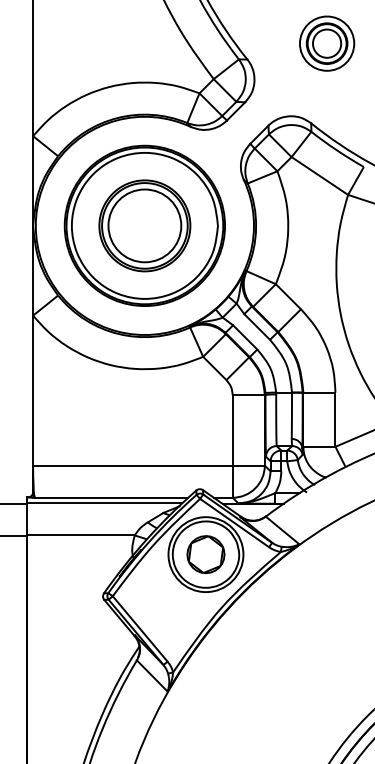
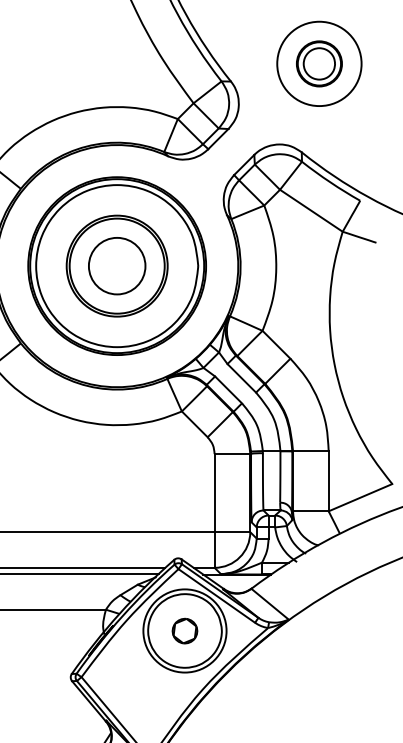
circle: (326, 43) -> (318, 63), size x1.4
circle: (144, 225) -> (116, 265), size x0.7
part: (205, 554) -> (184, 630), size x0.6

